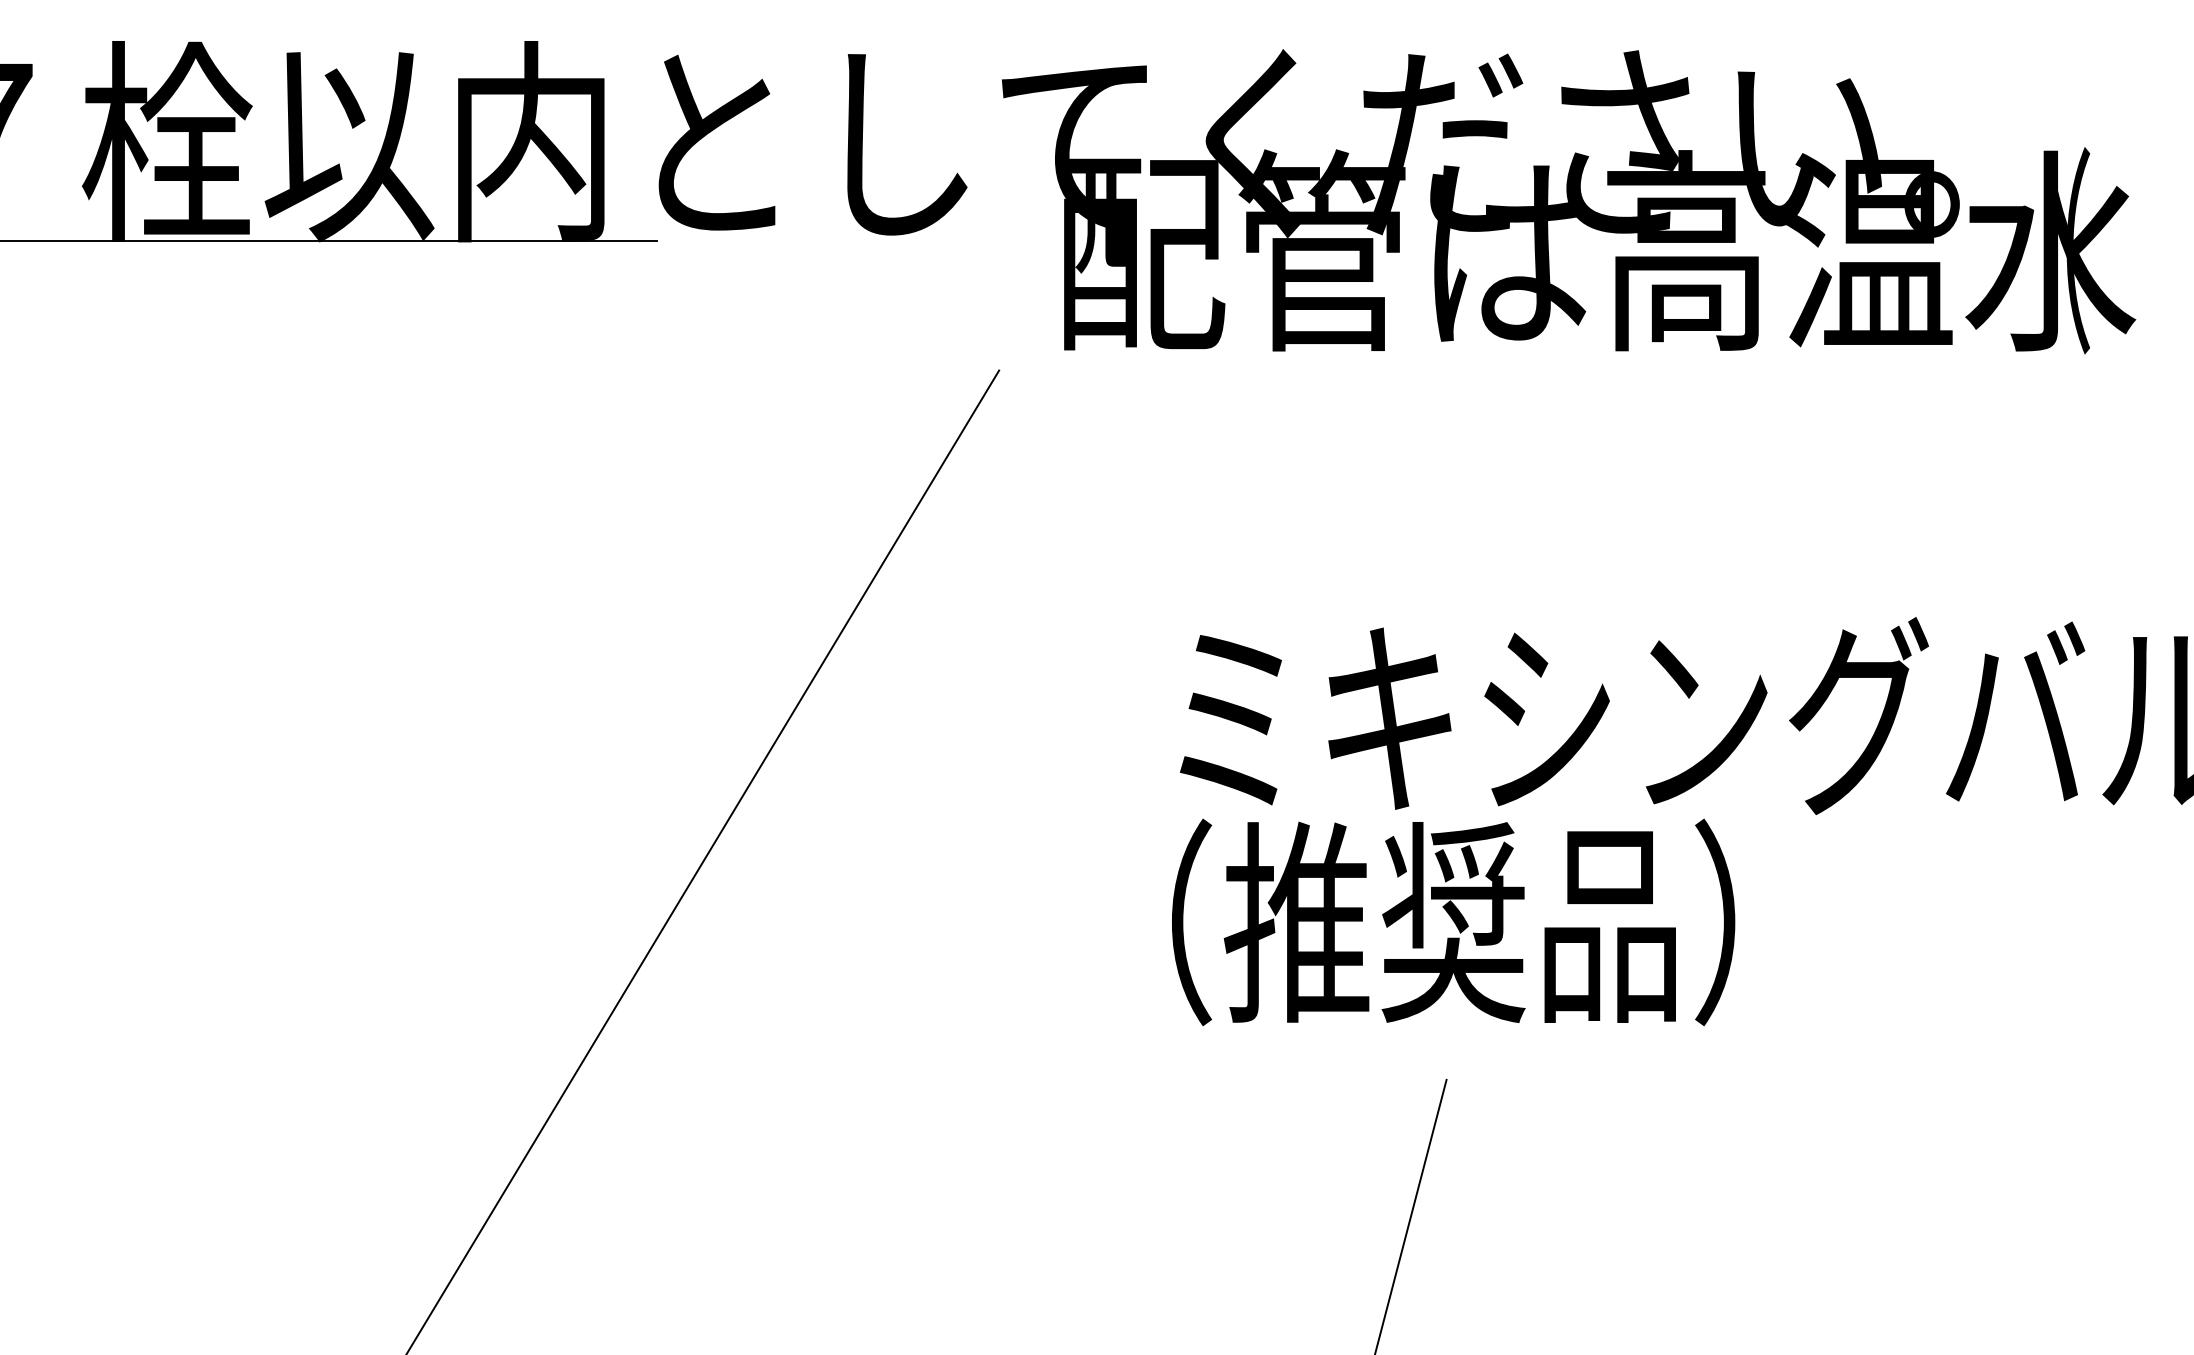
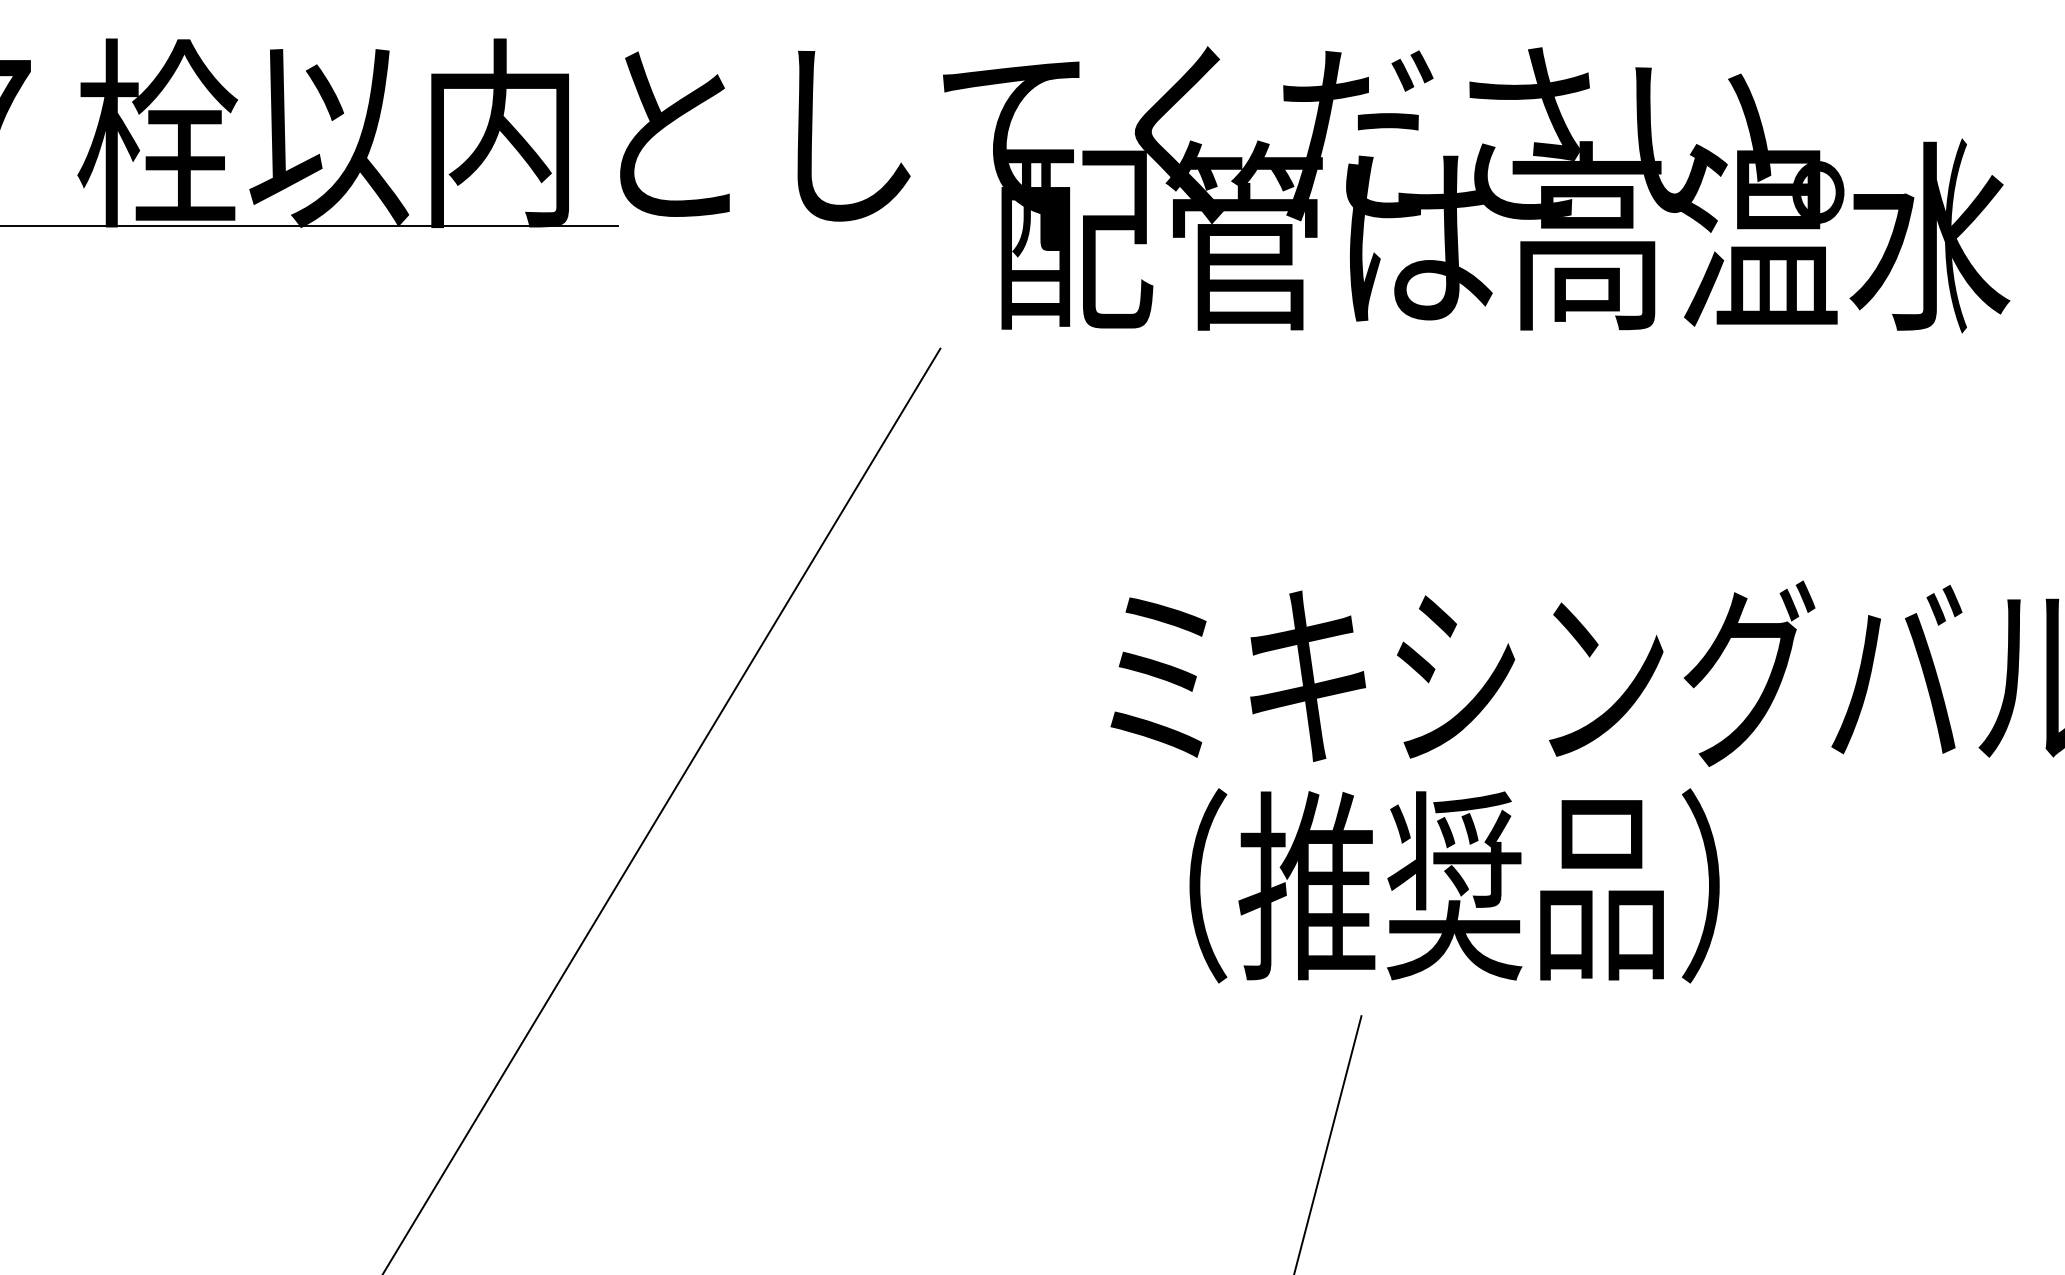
text: (1453, 922) -> (1454, 885), moved

